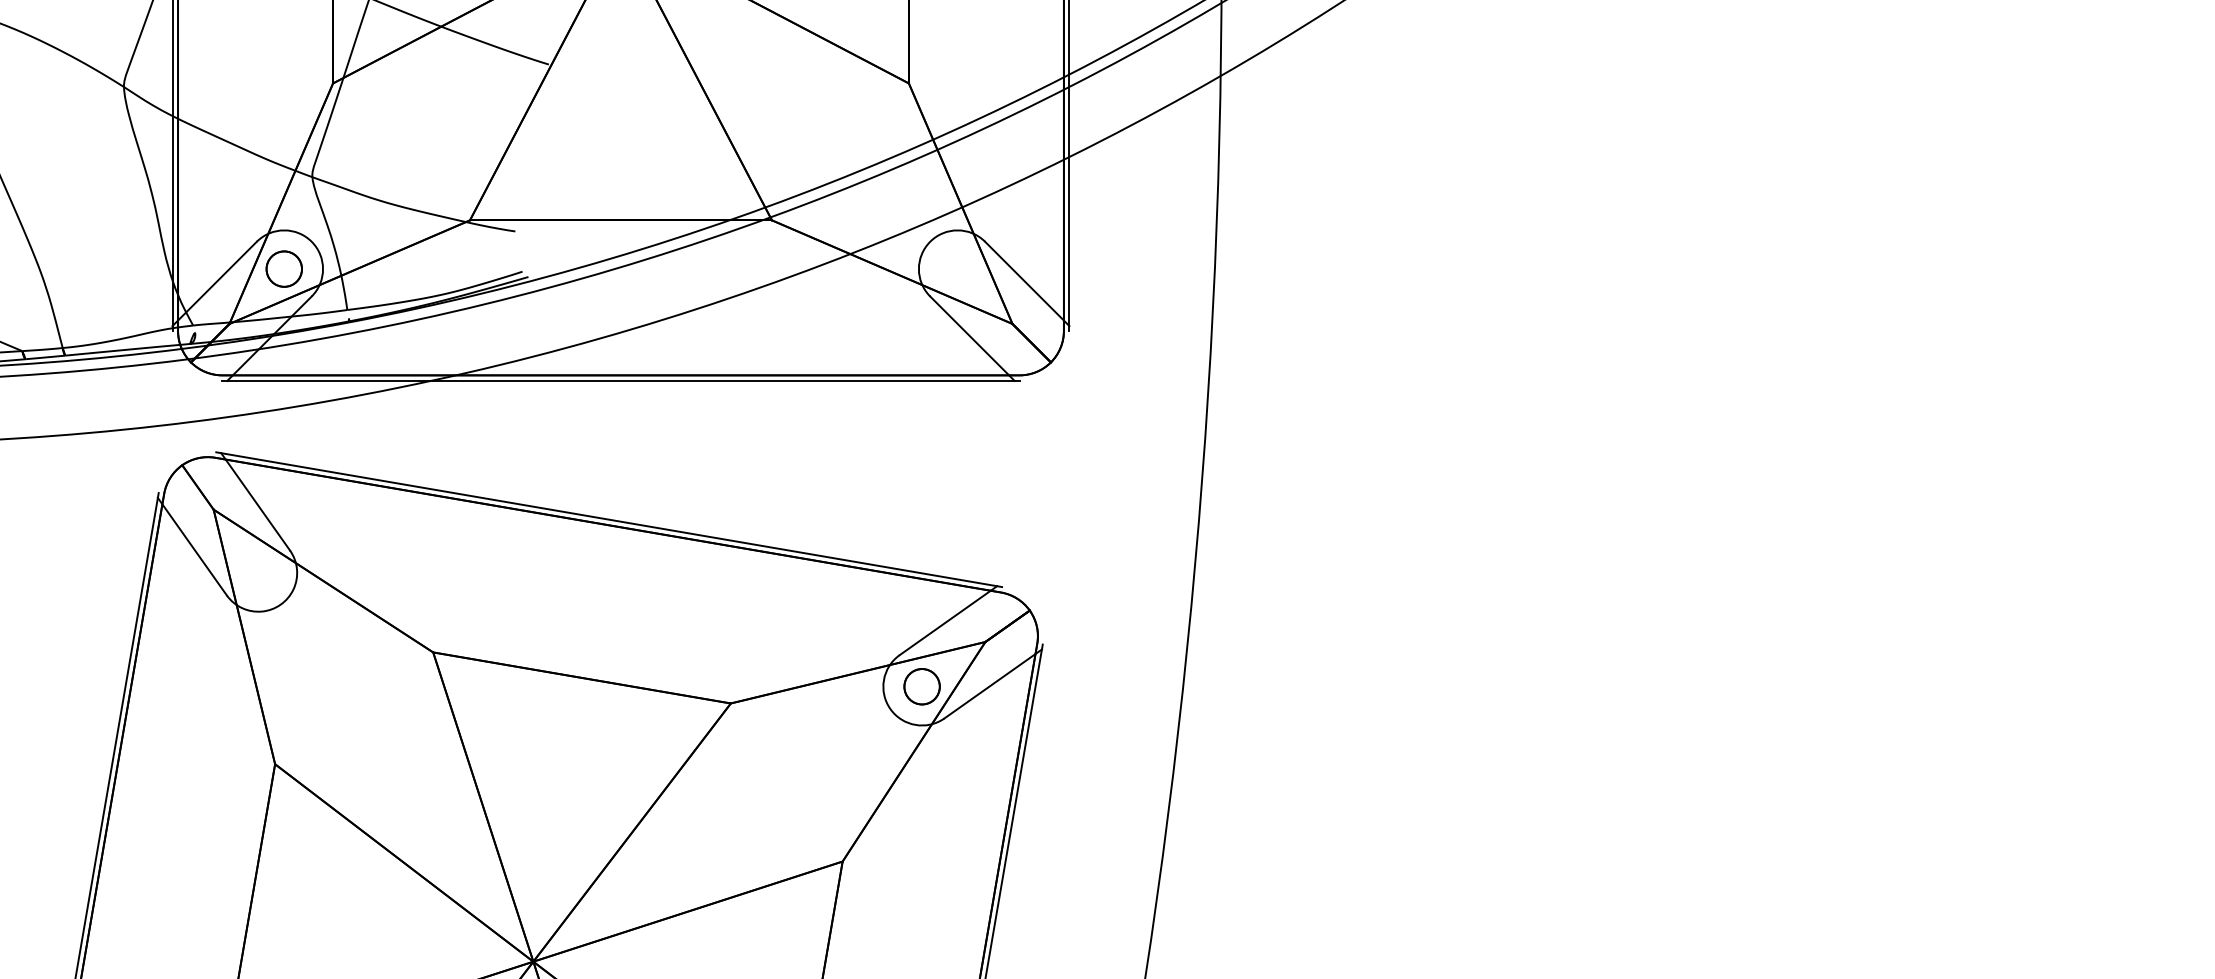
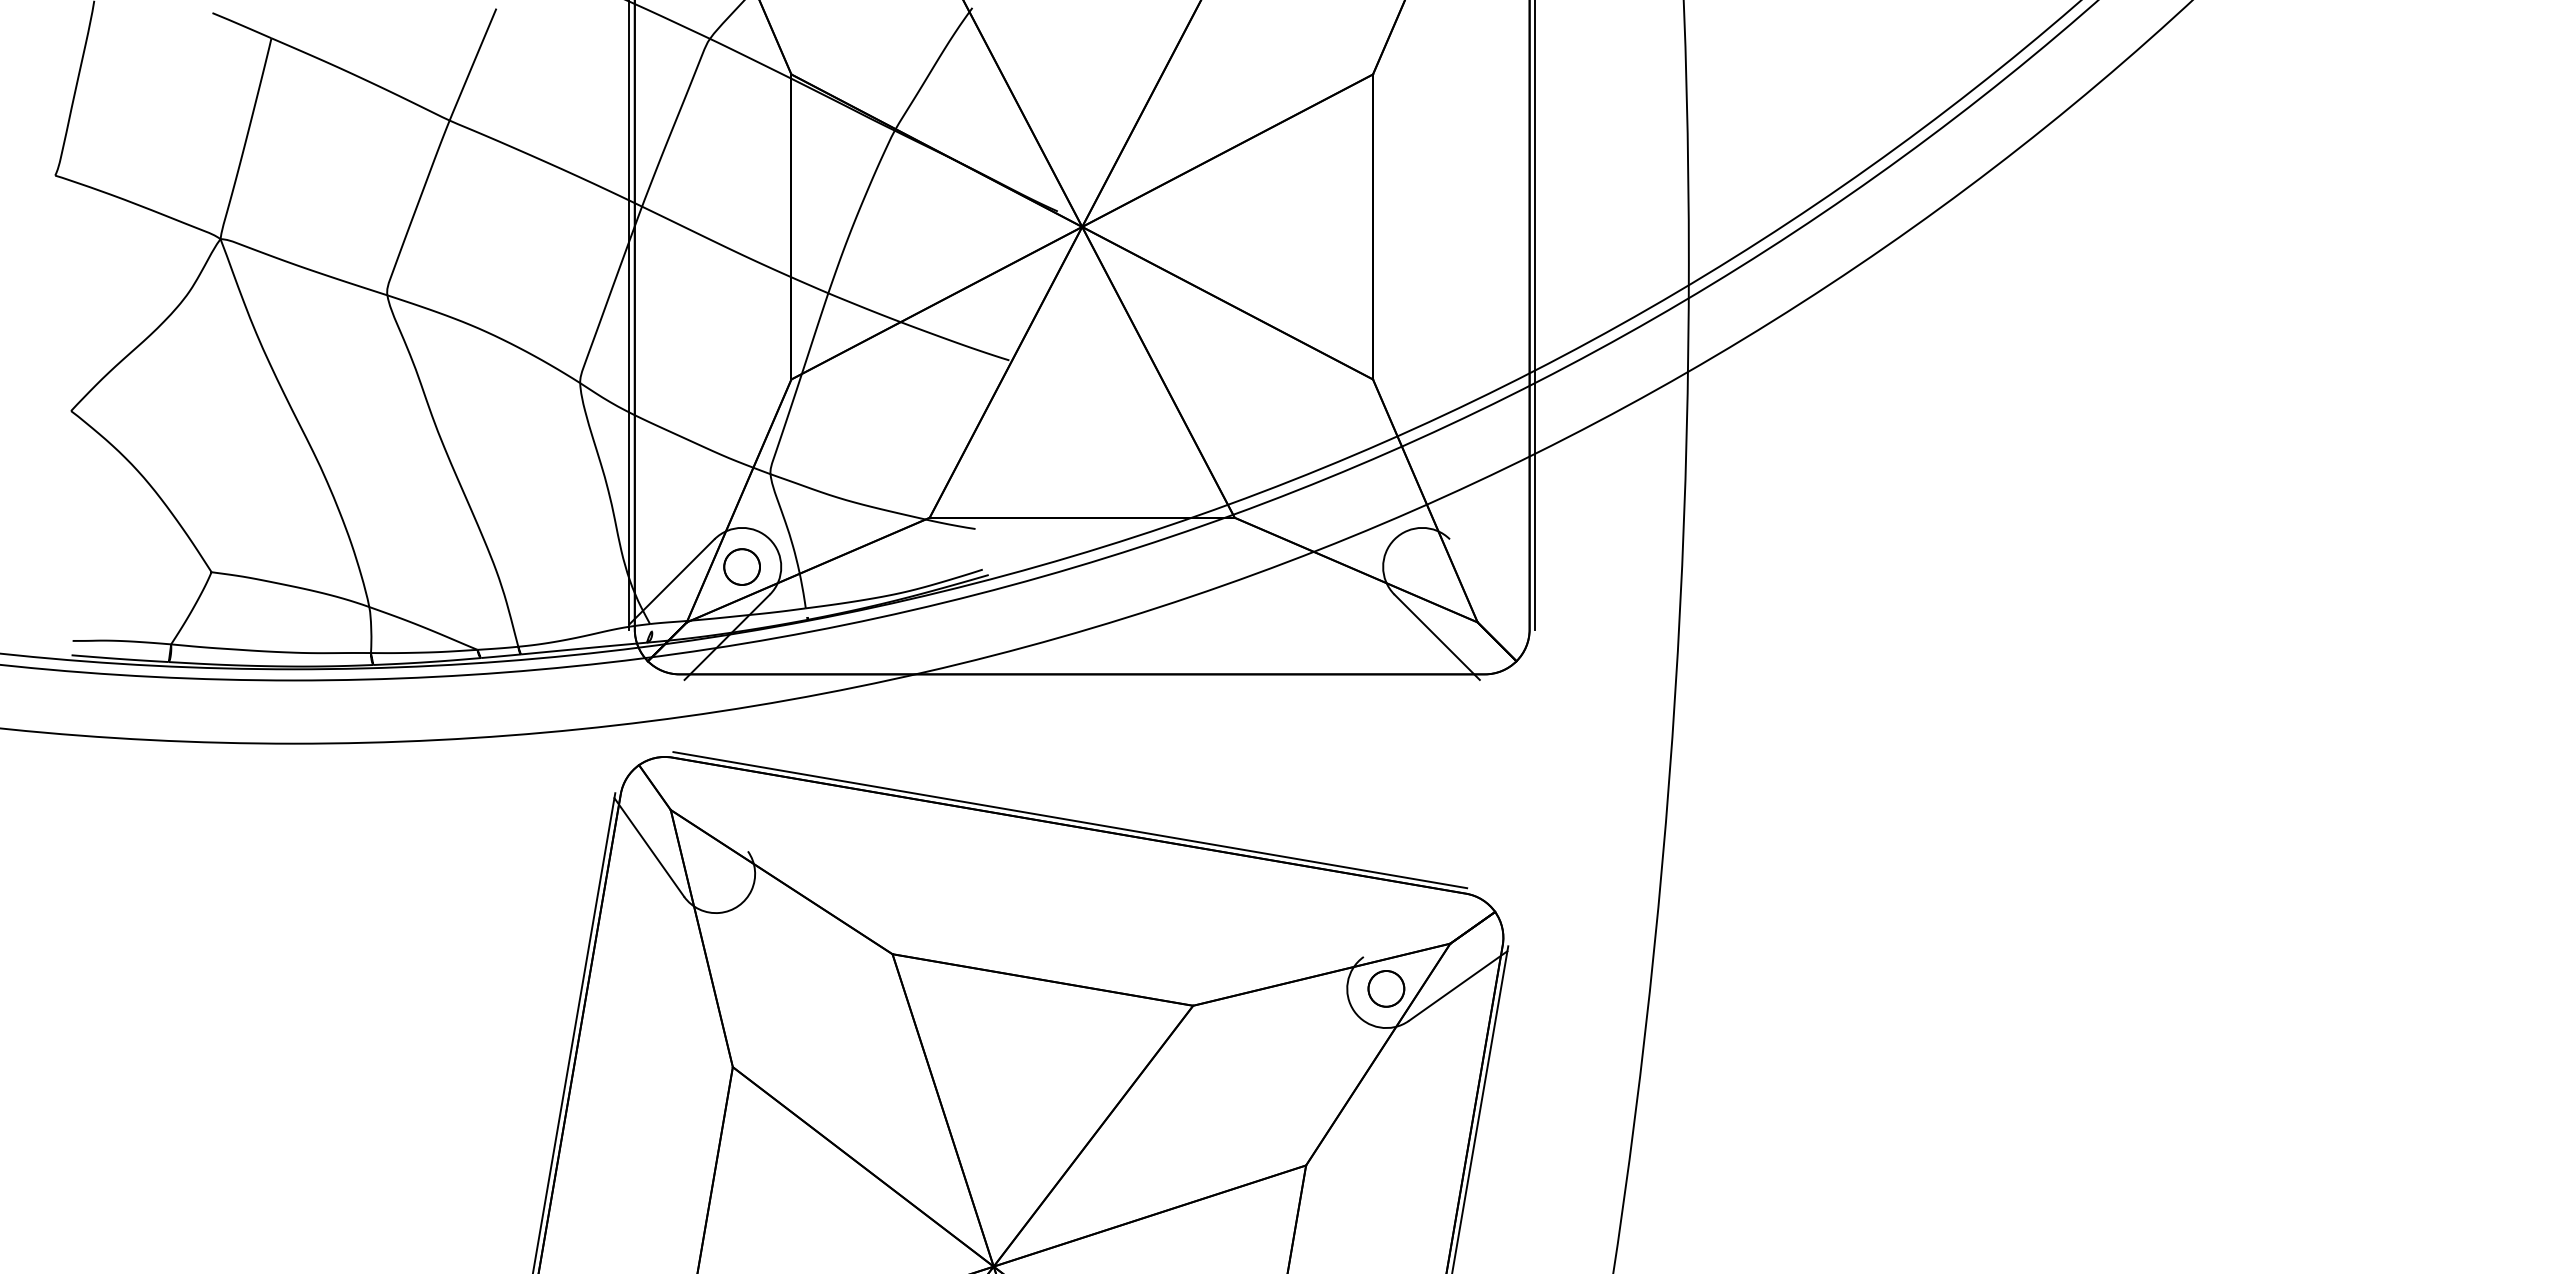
line: (1027, 283) -> (1492, 581), removed
line: (620, 380) -> (1081, 679), removed
line: (254, 501) -> (712, 801), removed
line: (947, 620) -> (1412, 921), removed

